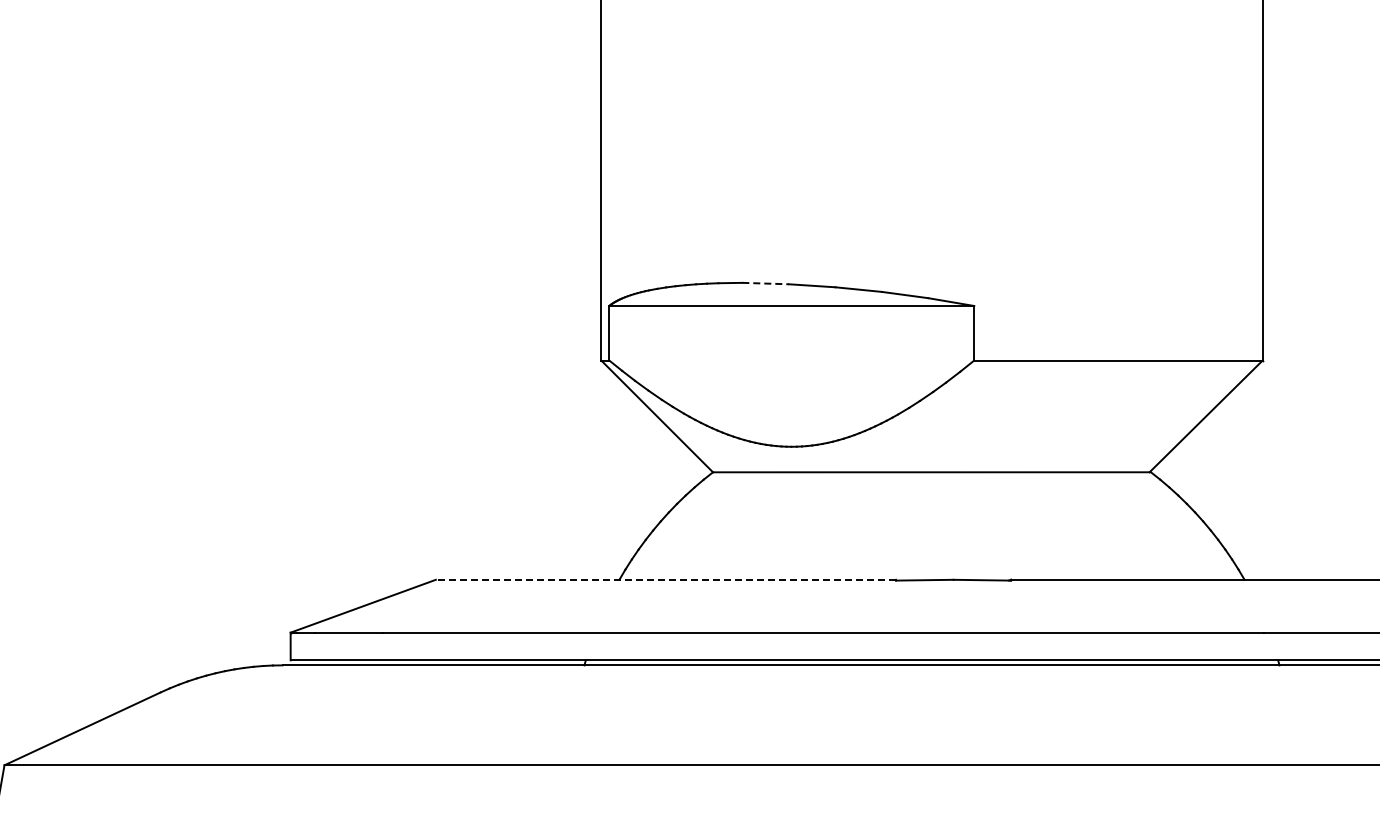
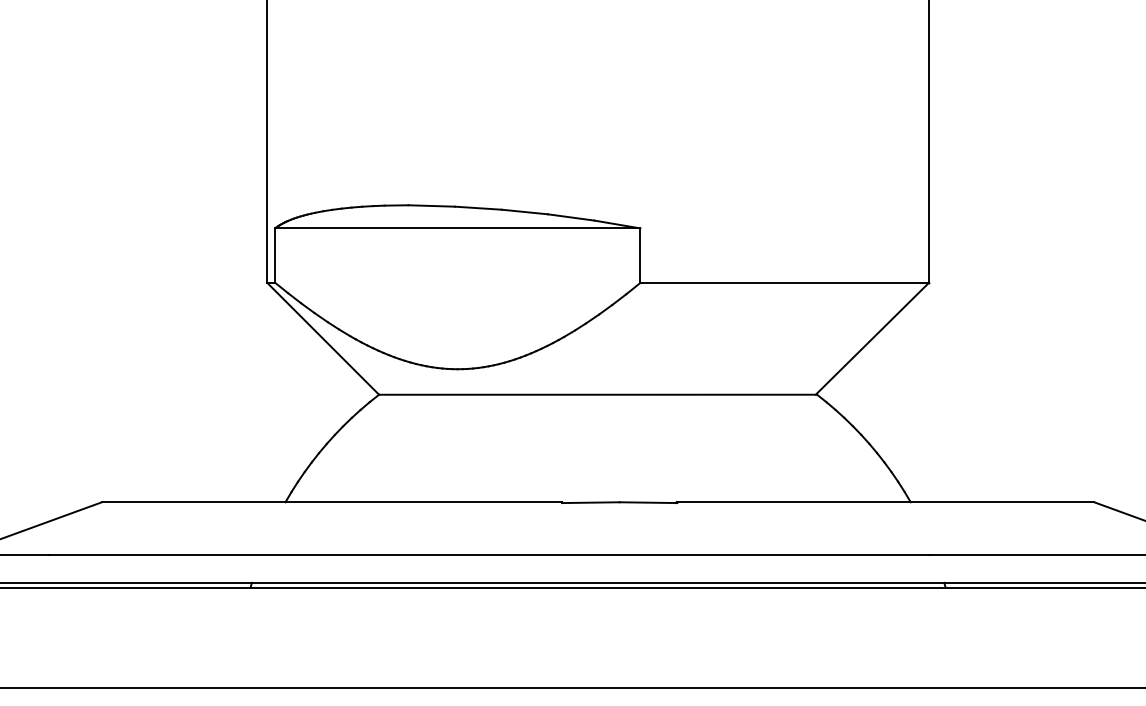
line: (766, 283) -> (432, 205), dashed -> solid
line: (665, 579) -> (331, 501), dashed -> solid

